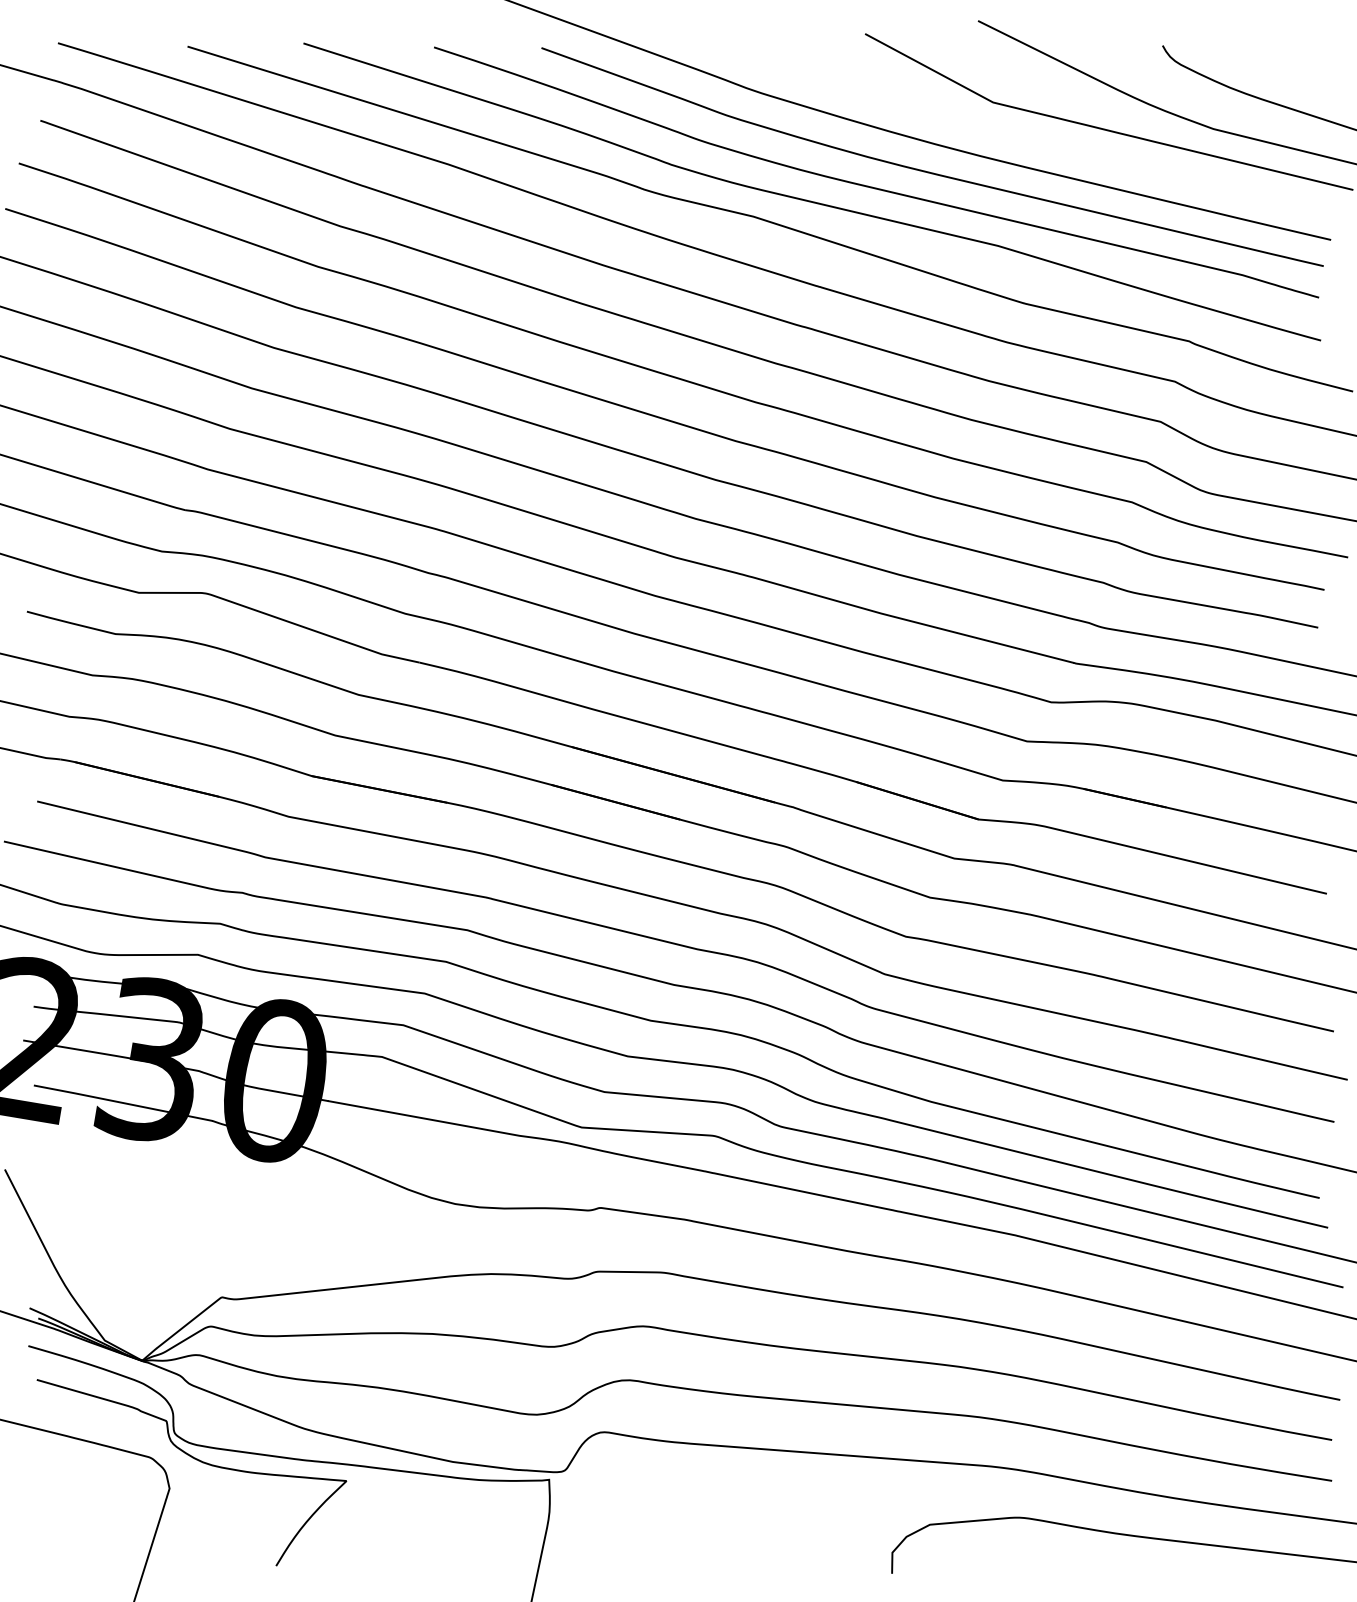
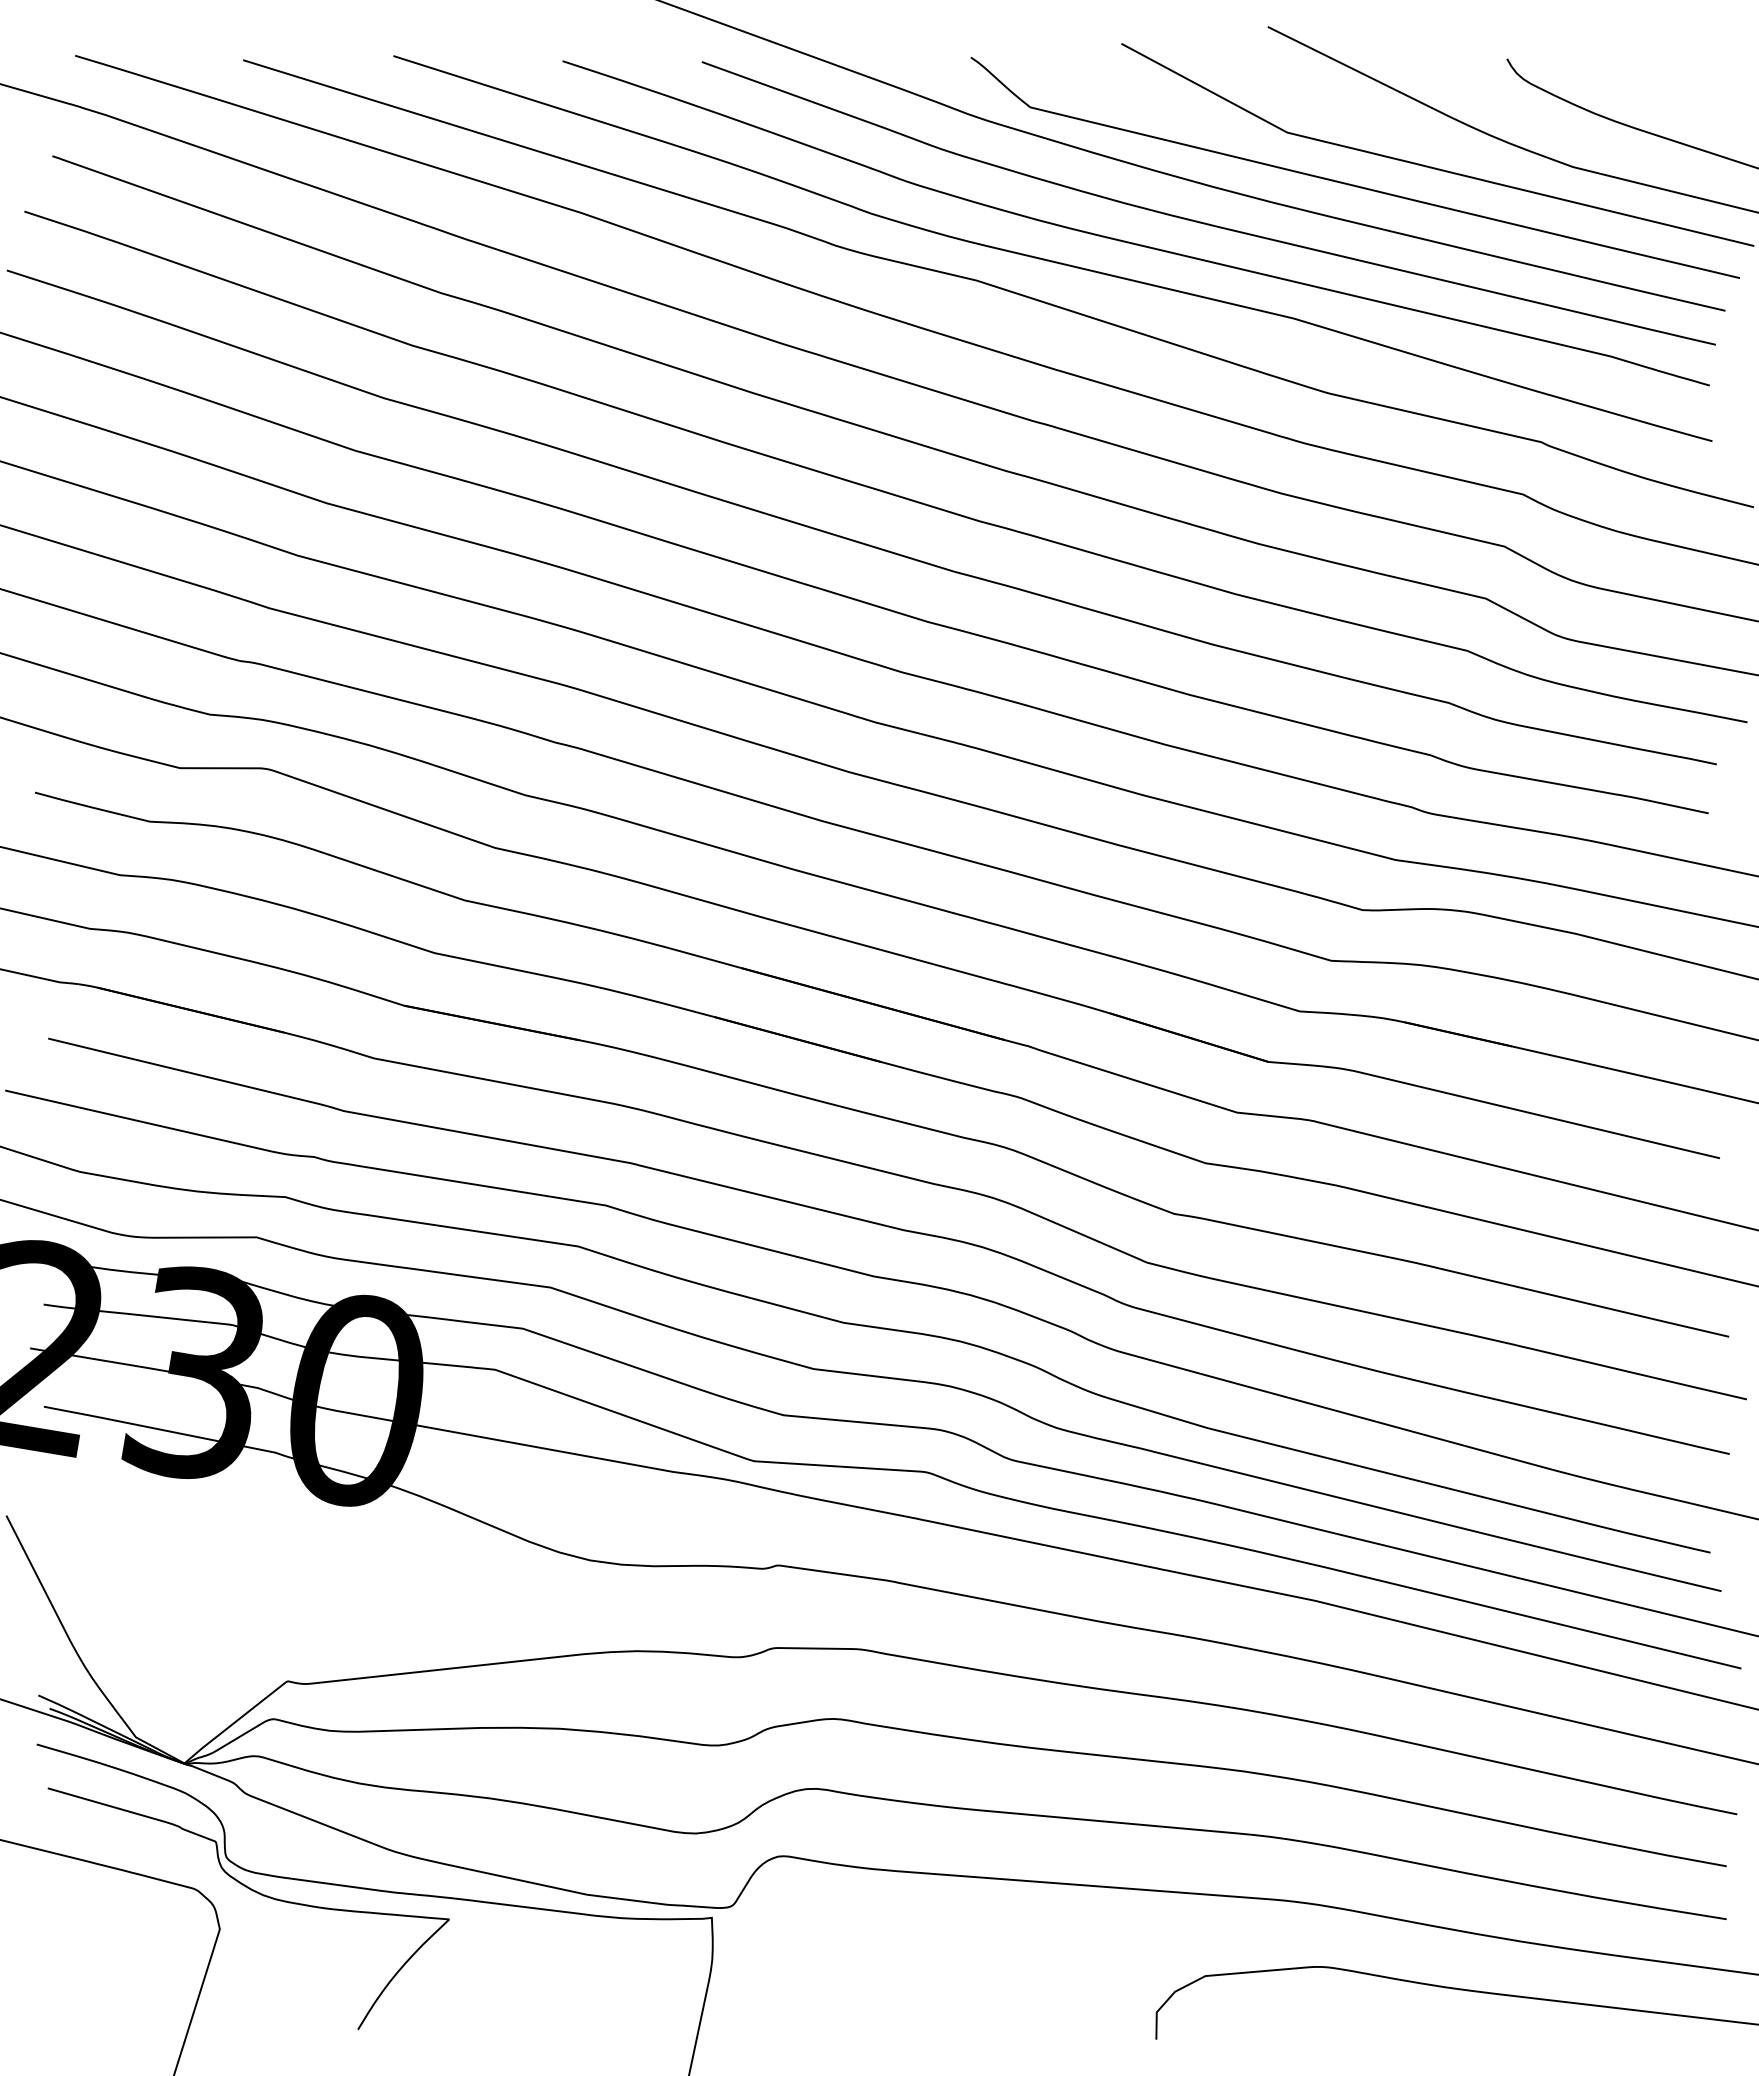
curve: (1041, 141) -> (1350, 183), added

